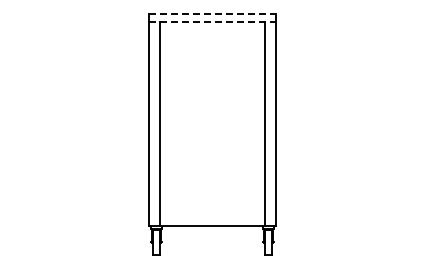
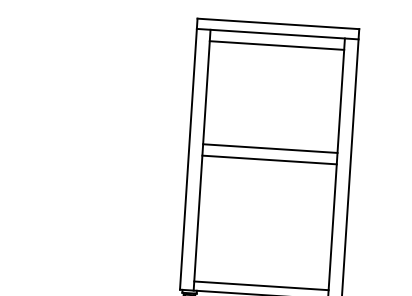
line: (212, 14) -> (278, 24), dashed -> solid
line: (212, 22) -> (277, 34), dashed -> solid
line: (212, 31) -> (276, 46), added
line: (212, 111) -> (270, 148), added
line: (212, 120) -> (269, 159), added
line: (212, 219) -> (261, 286), added

